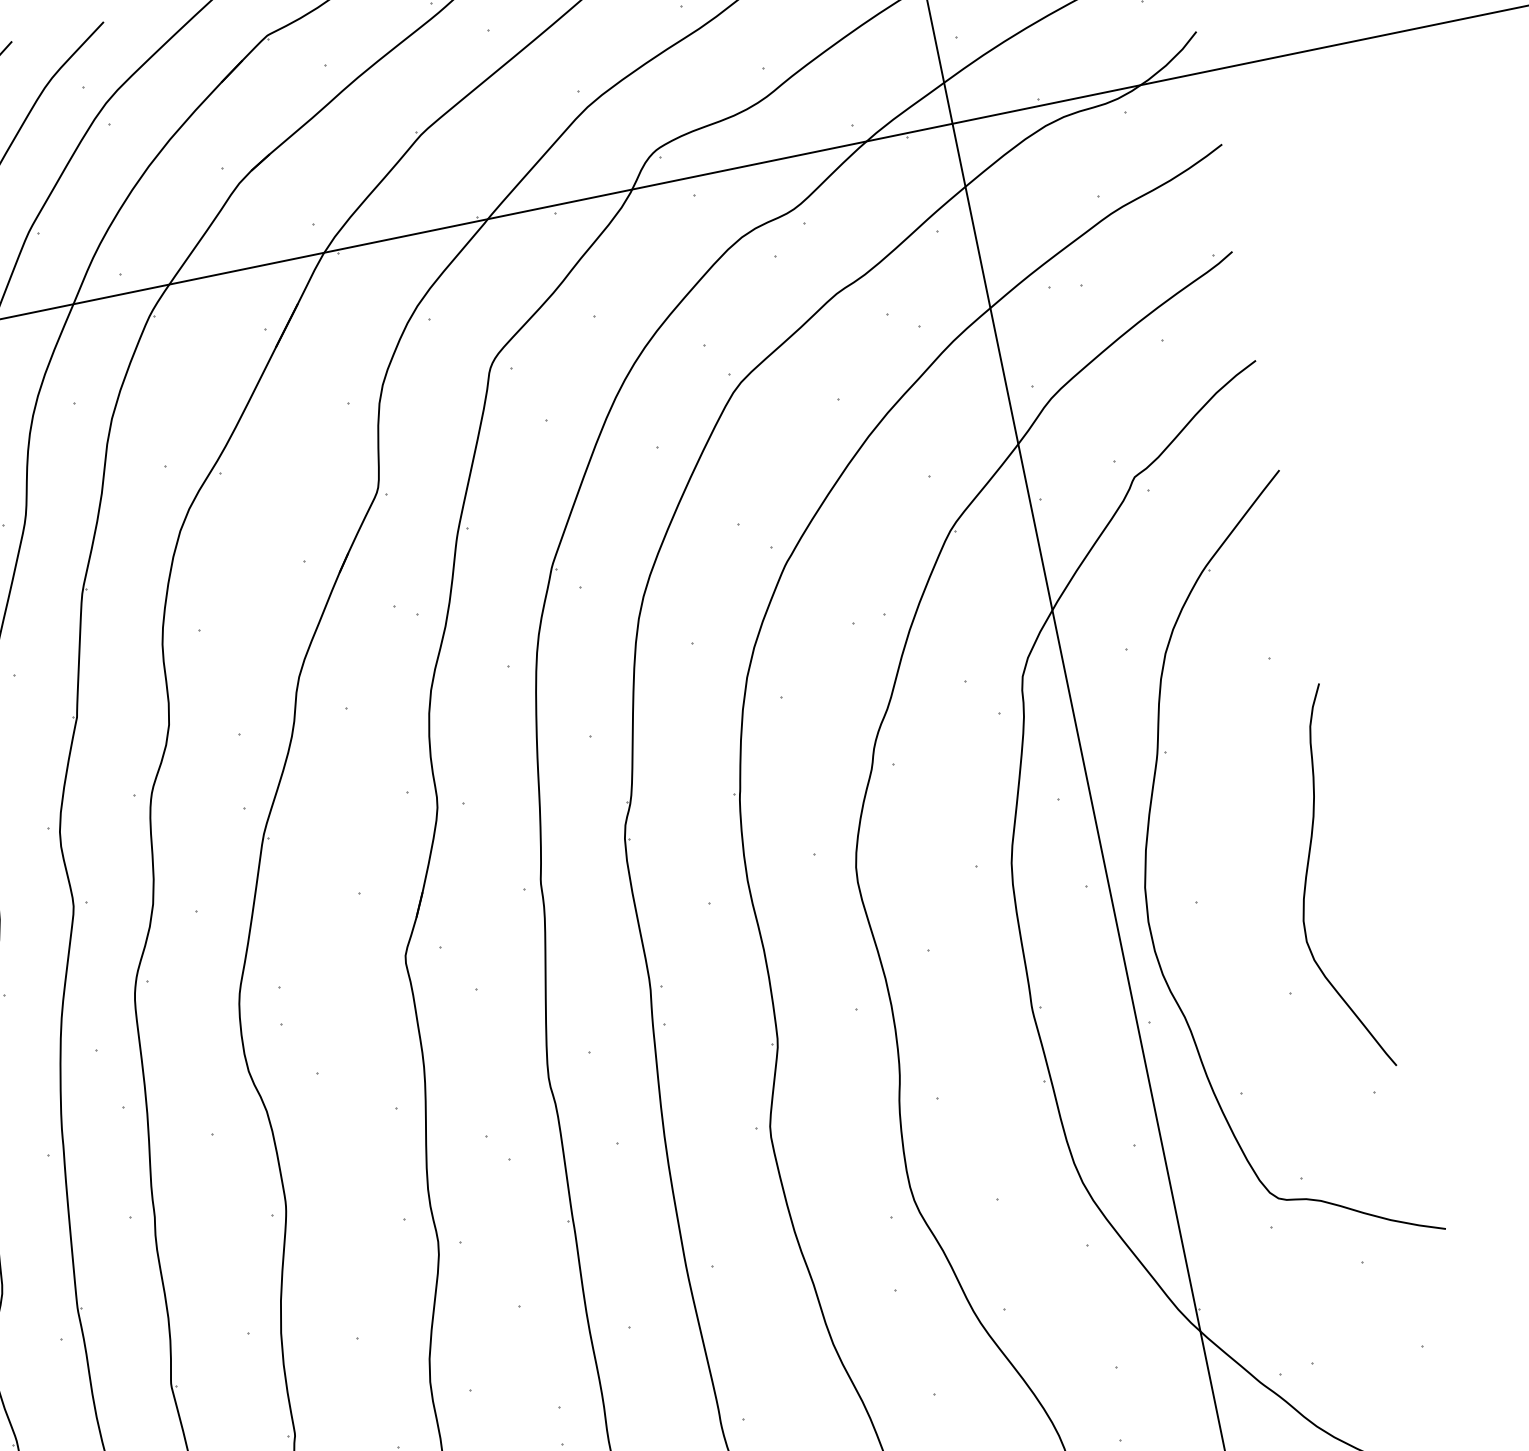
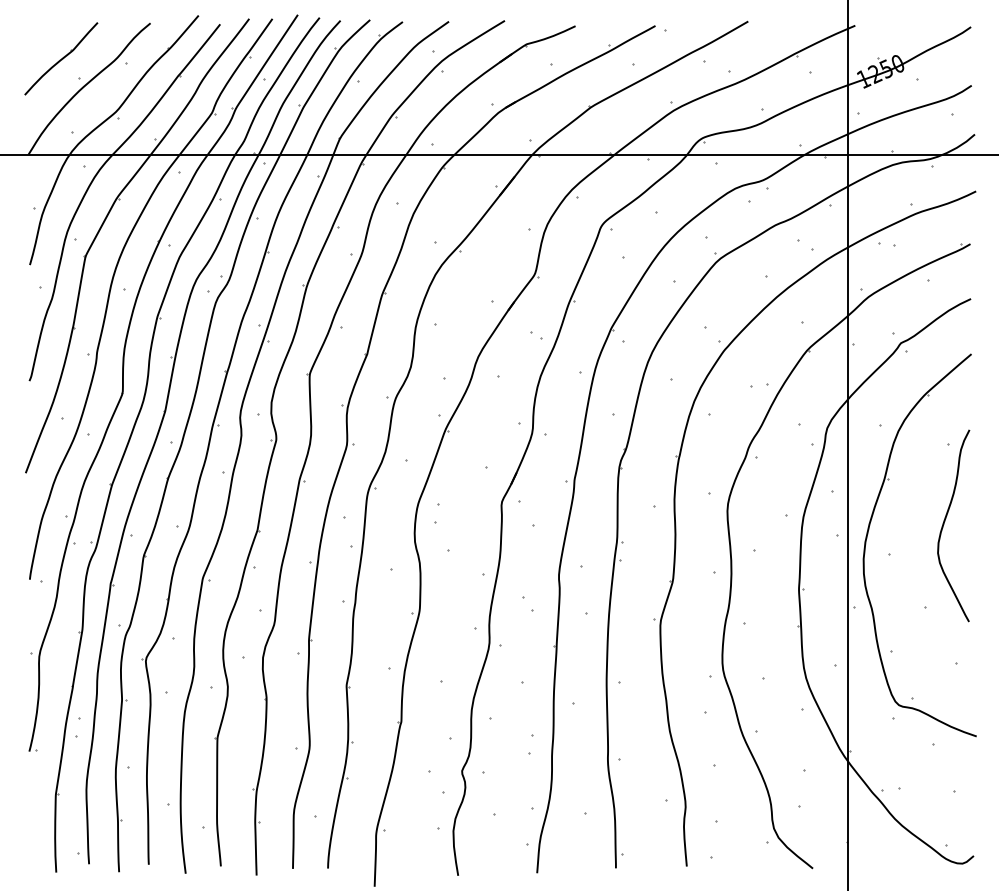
curve: (1308, 875) -> (945, 521), moved

